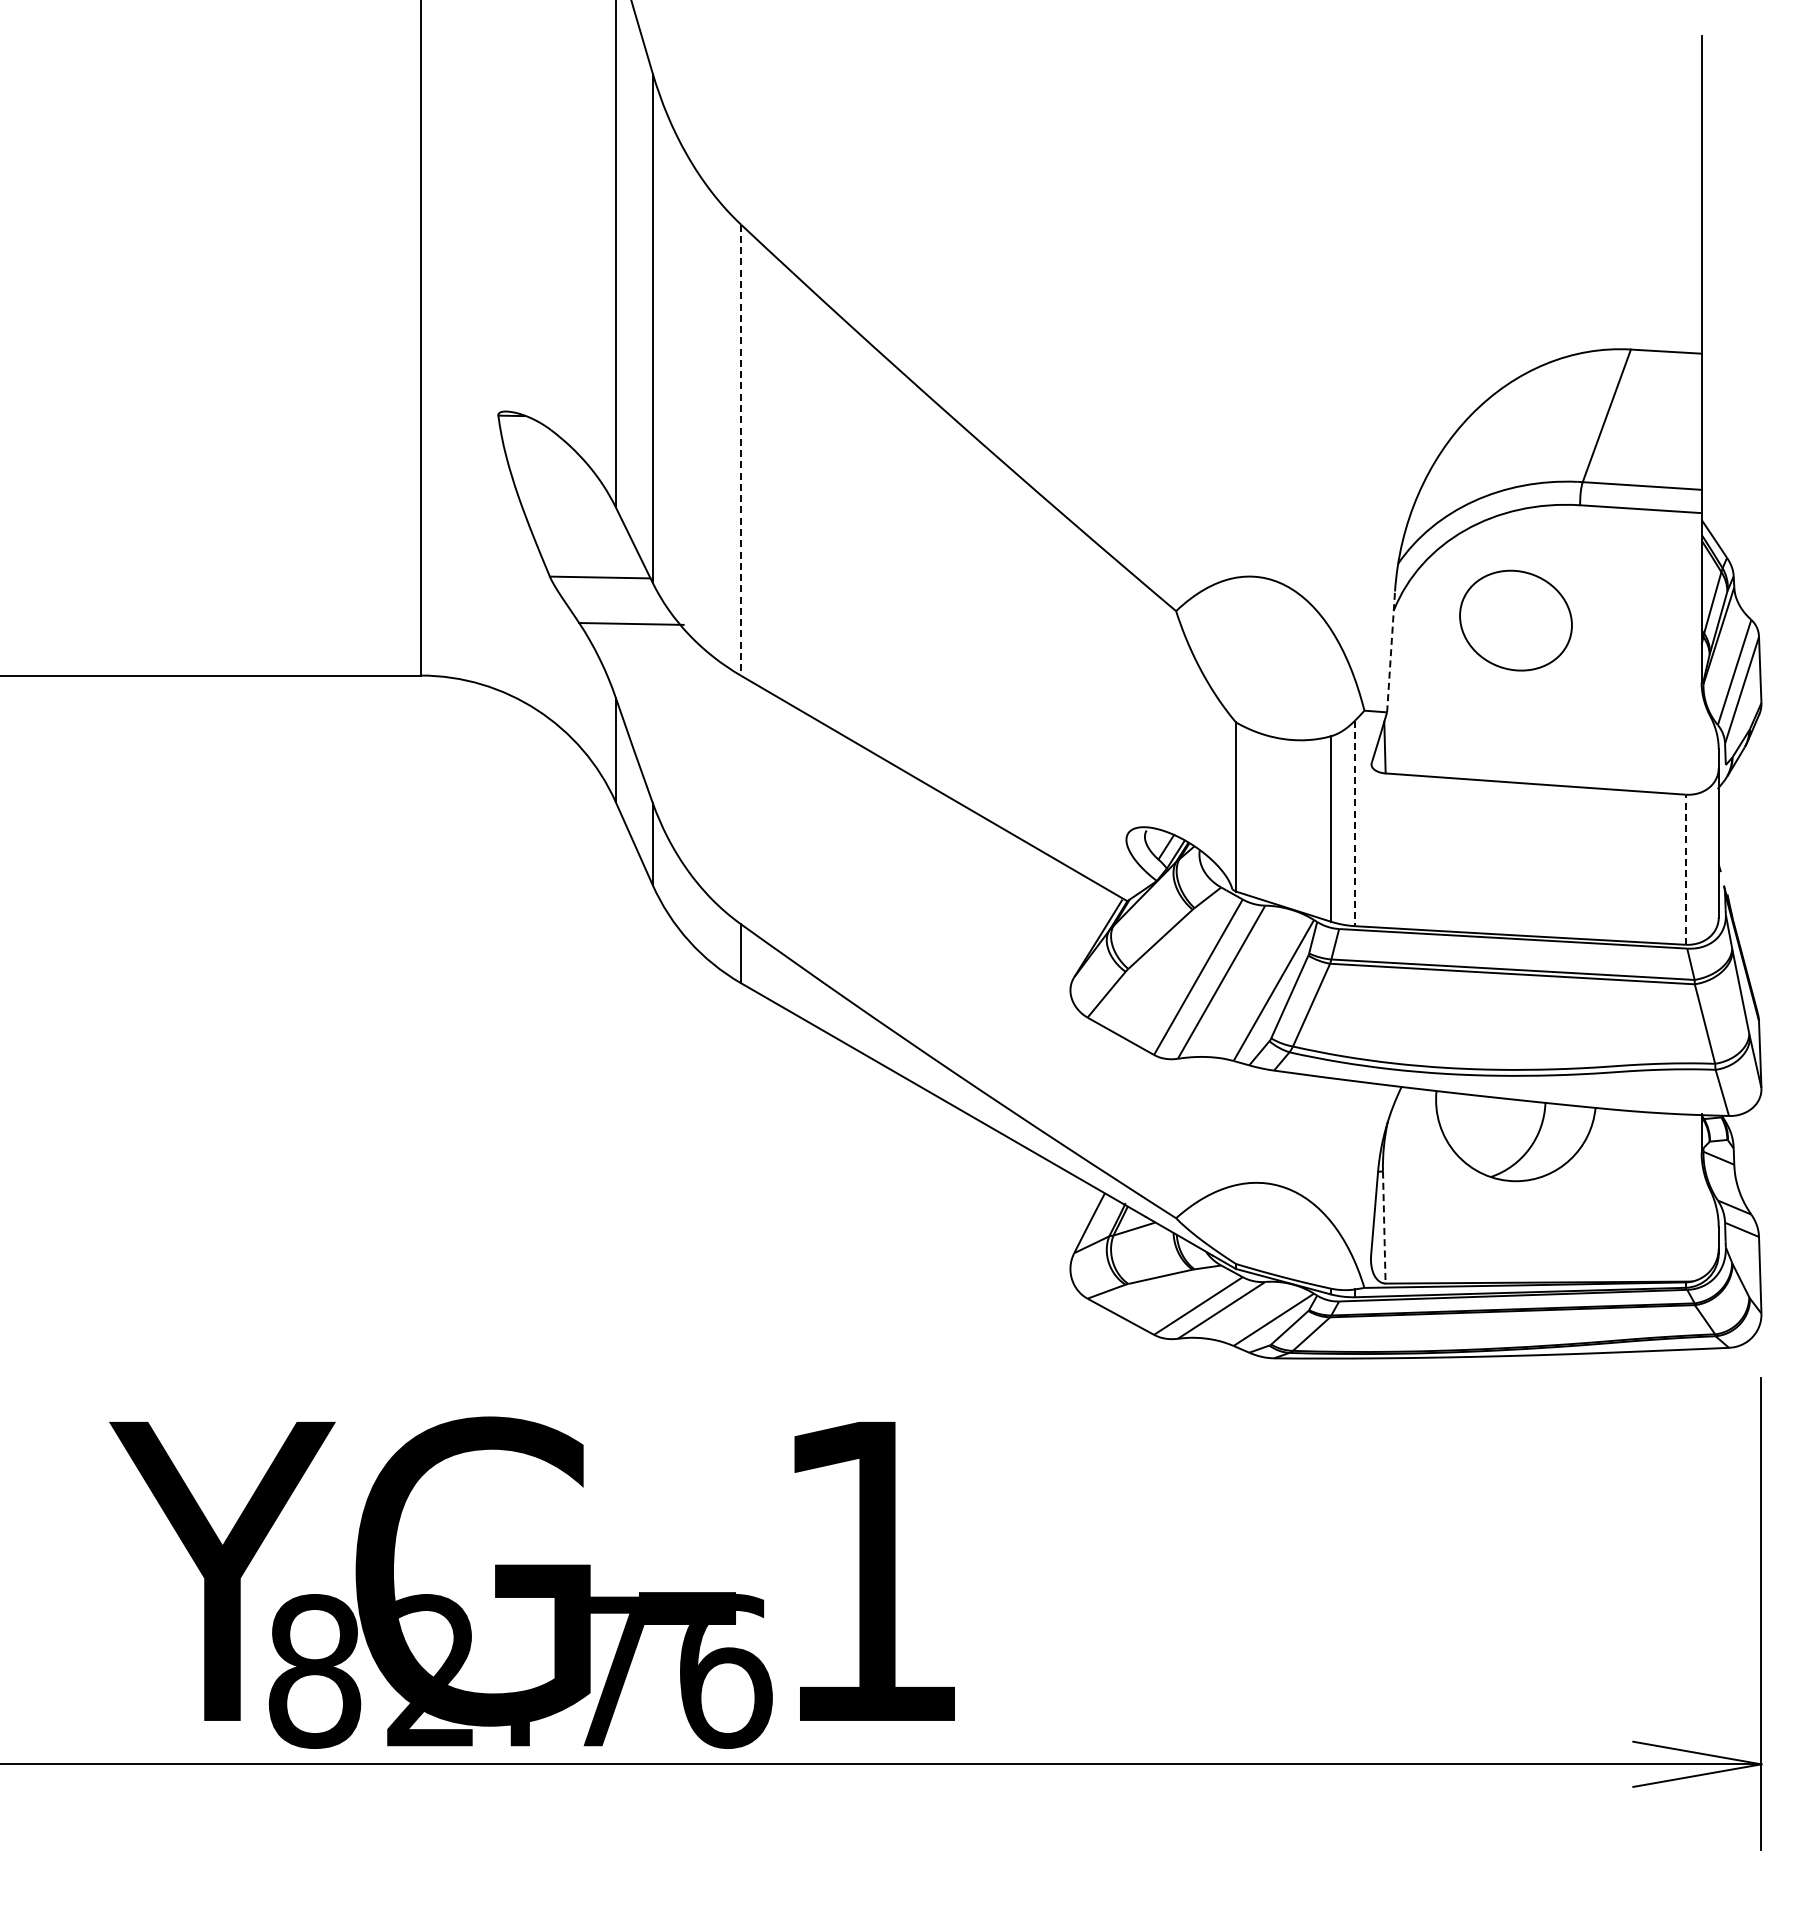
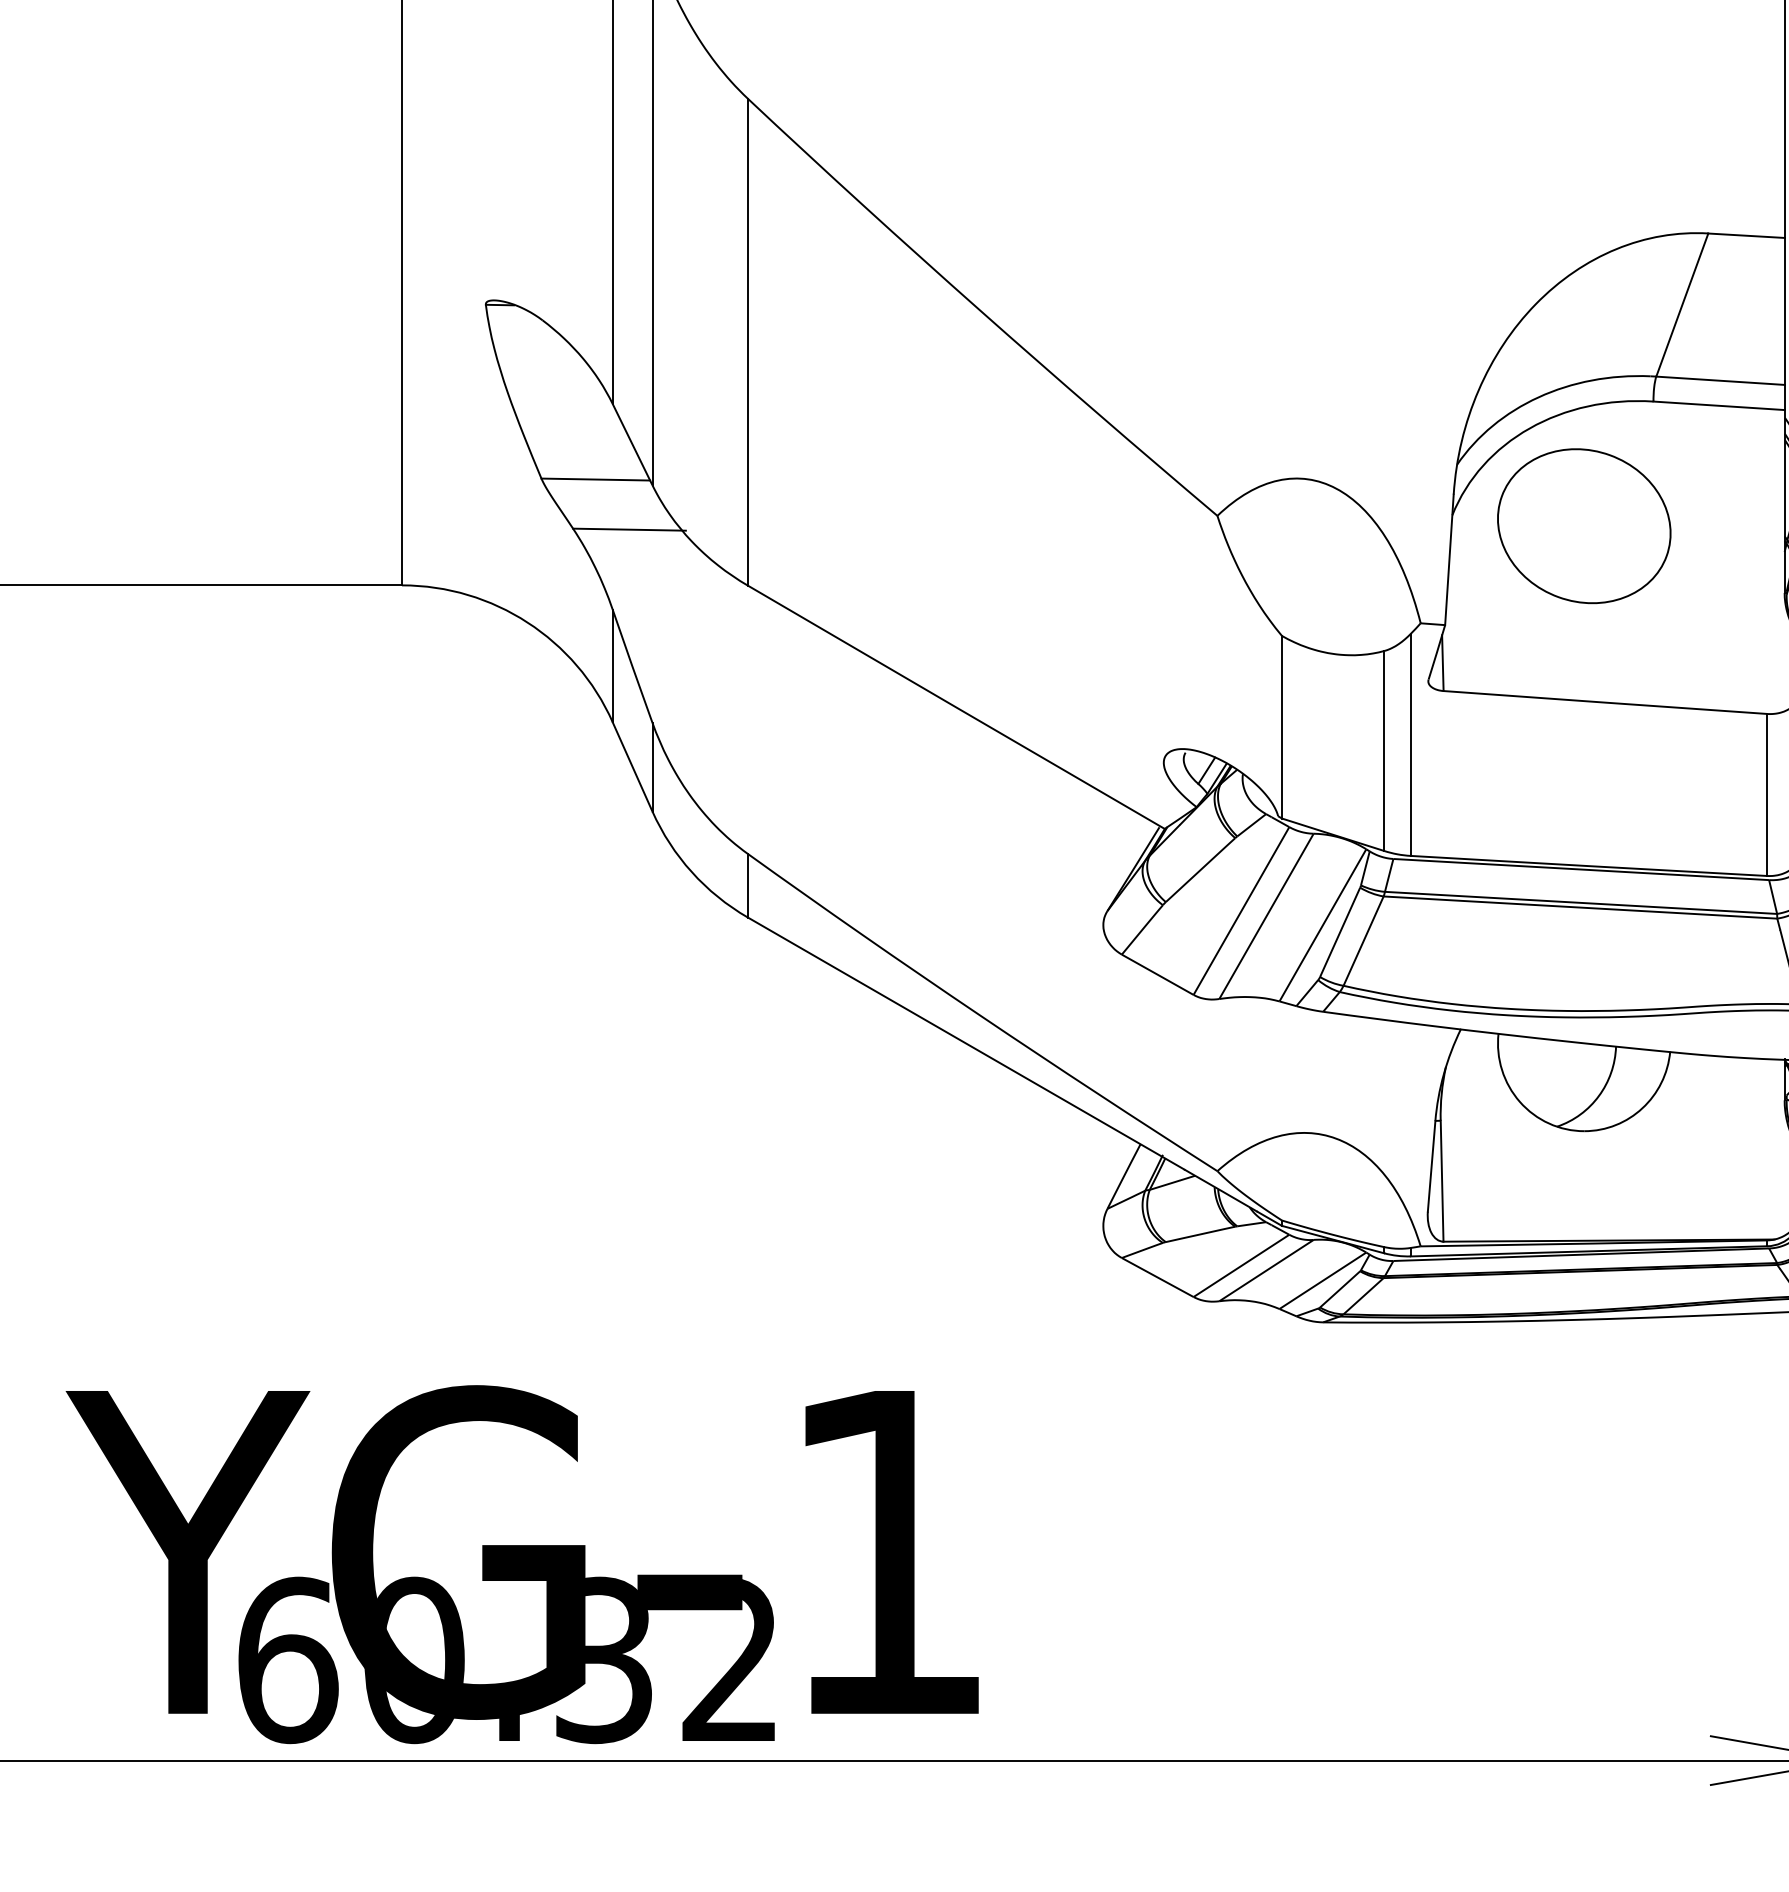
line: (741, 450) -> (748, 342), dashed -> solid
part: (1515, 620) -> (1583, 525), size x1.43
line: (1391, 651) -> (1449, 559), dashed -> solid
line: (1355, 823) -> (1411, 745), dashed -> solid
line: (1685, 869) -> (1767, 794), dashed -> solid
line: (1384, 1228) -> (1442, 1182), dashed -> solid
text: (520, 1671) -> (509, 1660), 82.76 -> 60.32

